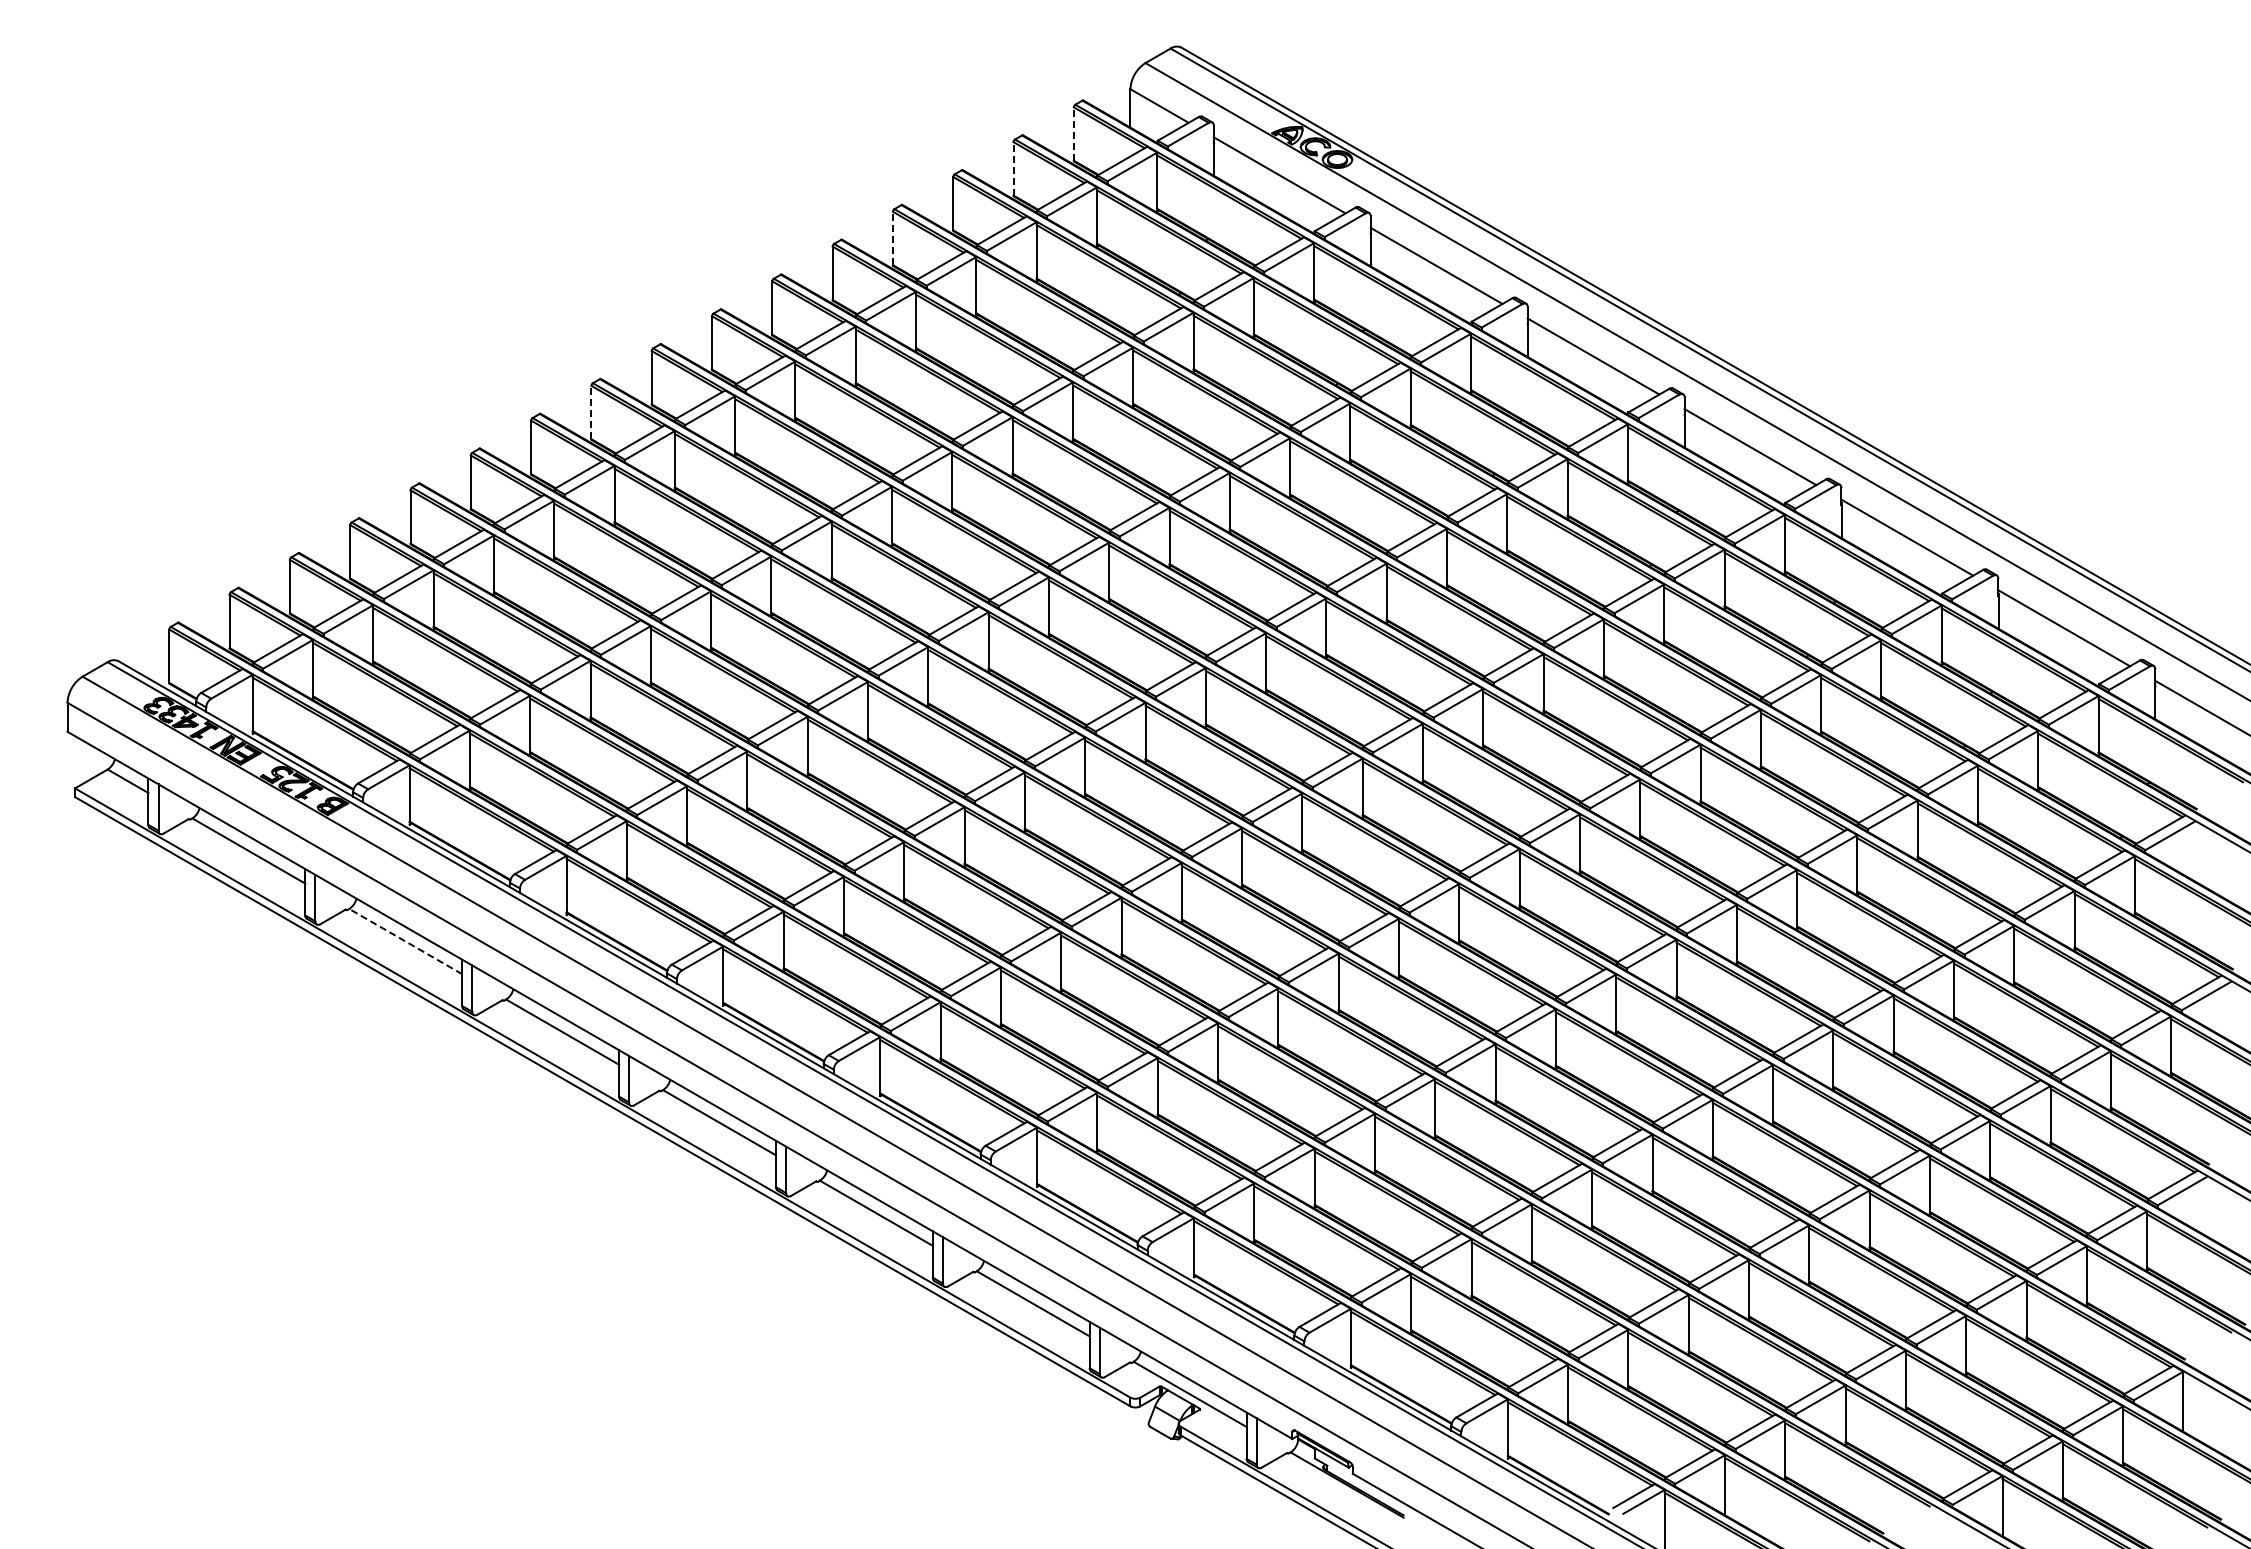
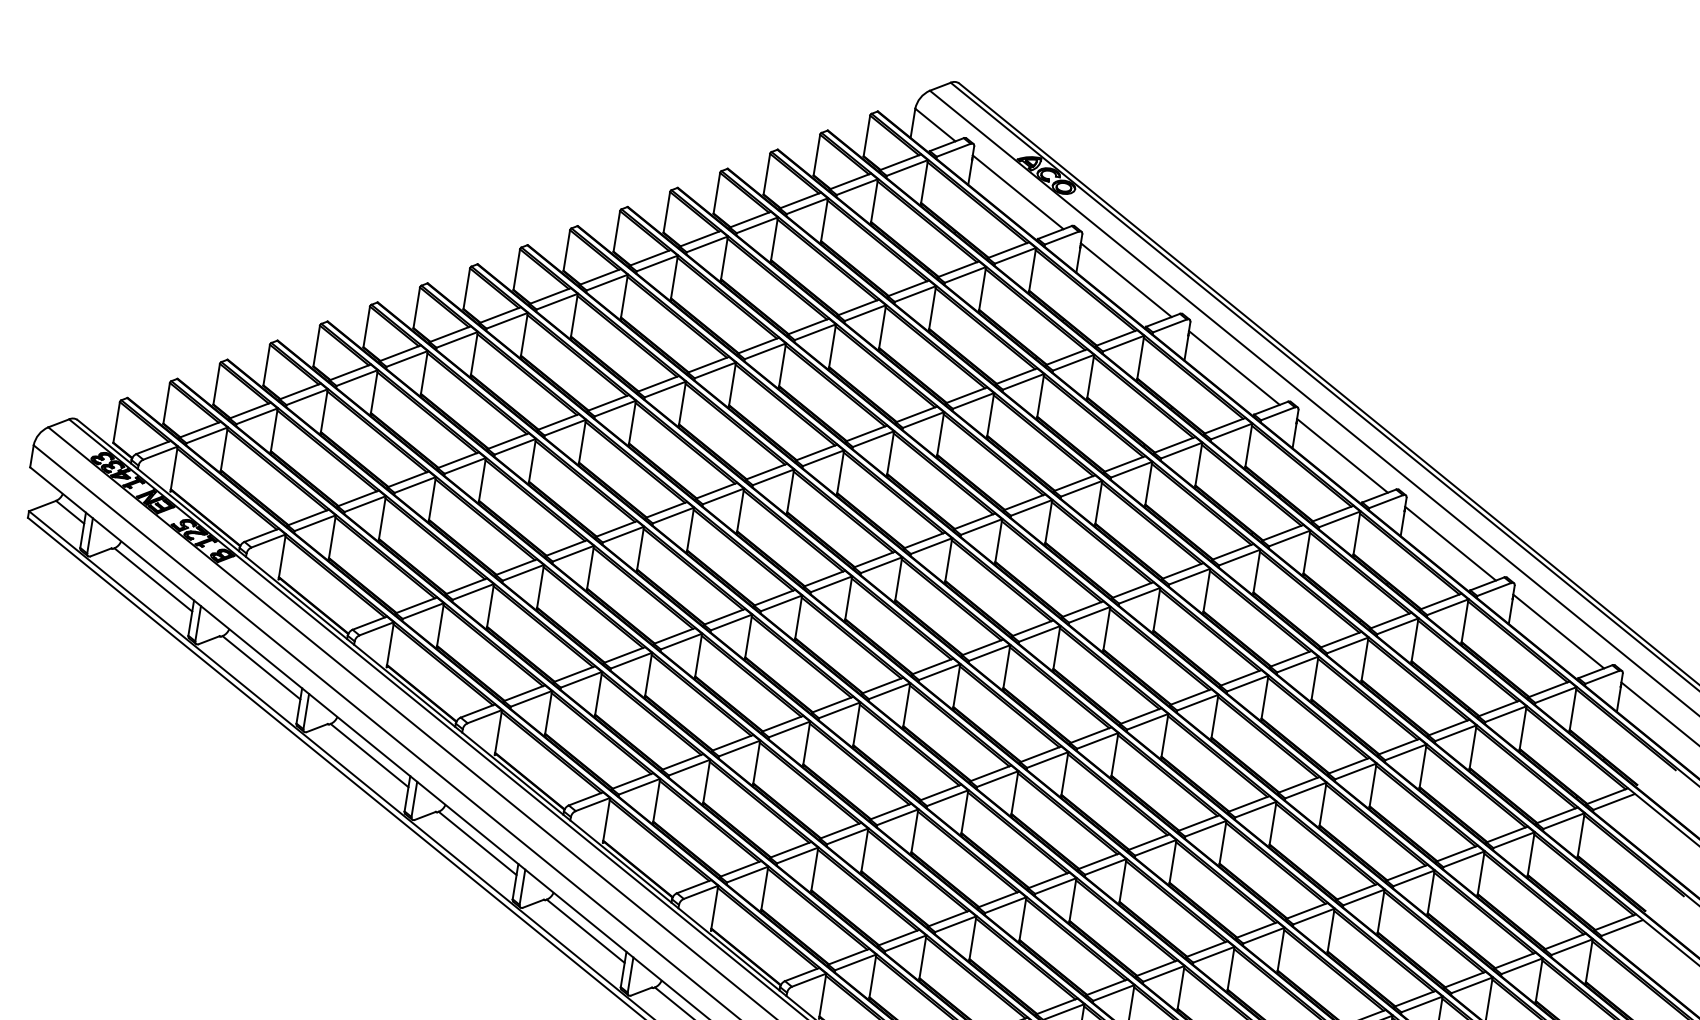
line: (1073, 134) -> (866, 136), dashed -> solid
line: (1013, 168) -> (816, 154), dashed -> solid
line: (892, 238) -> (716, 193), dashed -> solid
line: (591, 412) -> (466, 288), dashed -> solid
line: (405, 941) -> (261, 667), dashed -> solid

